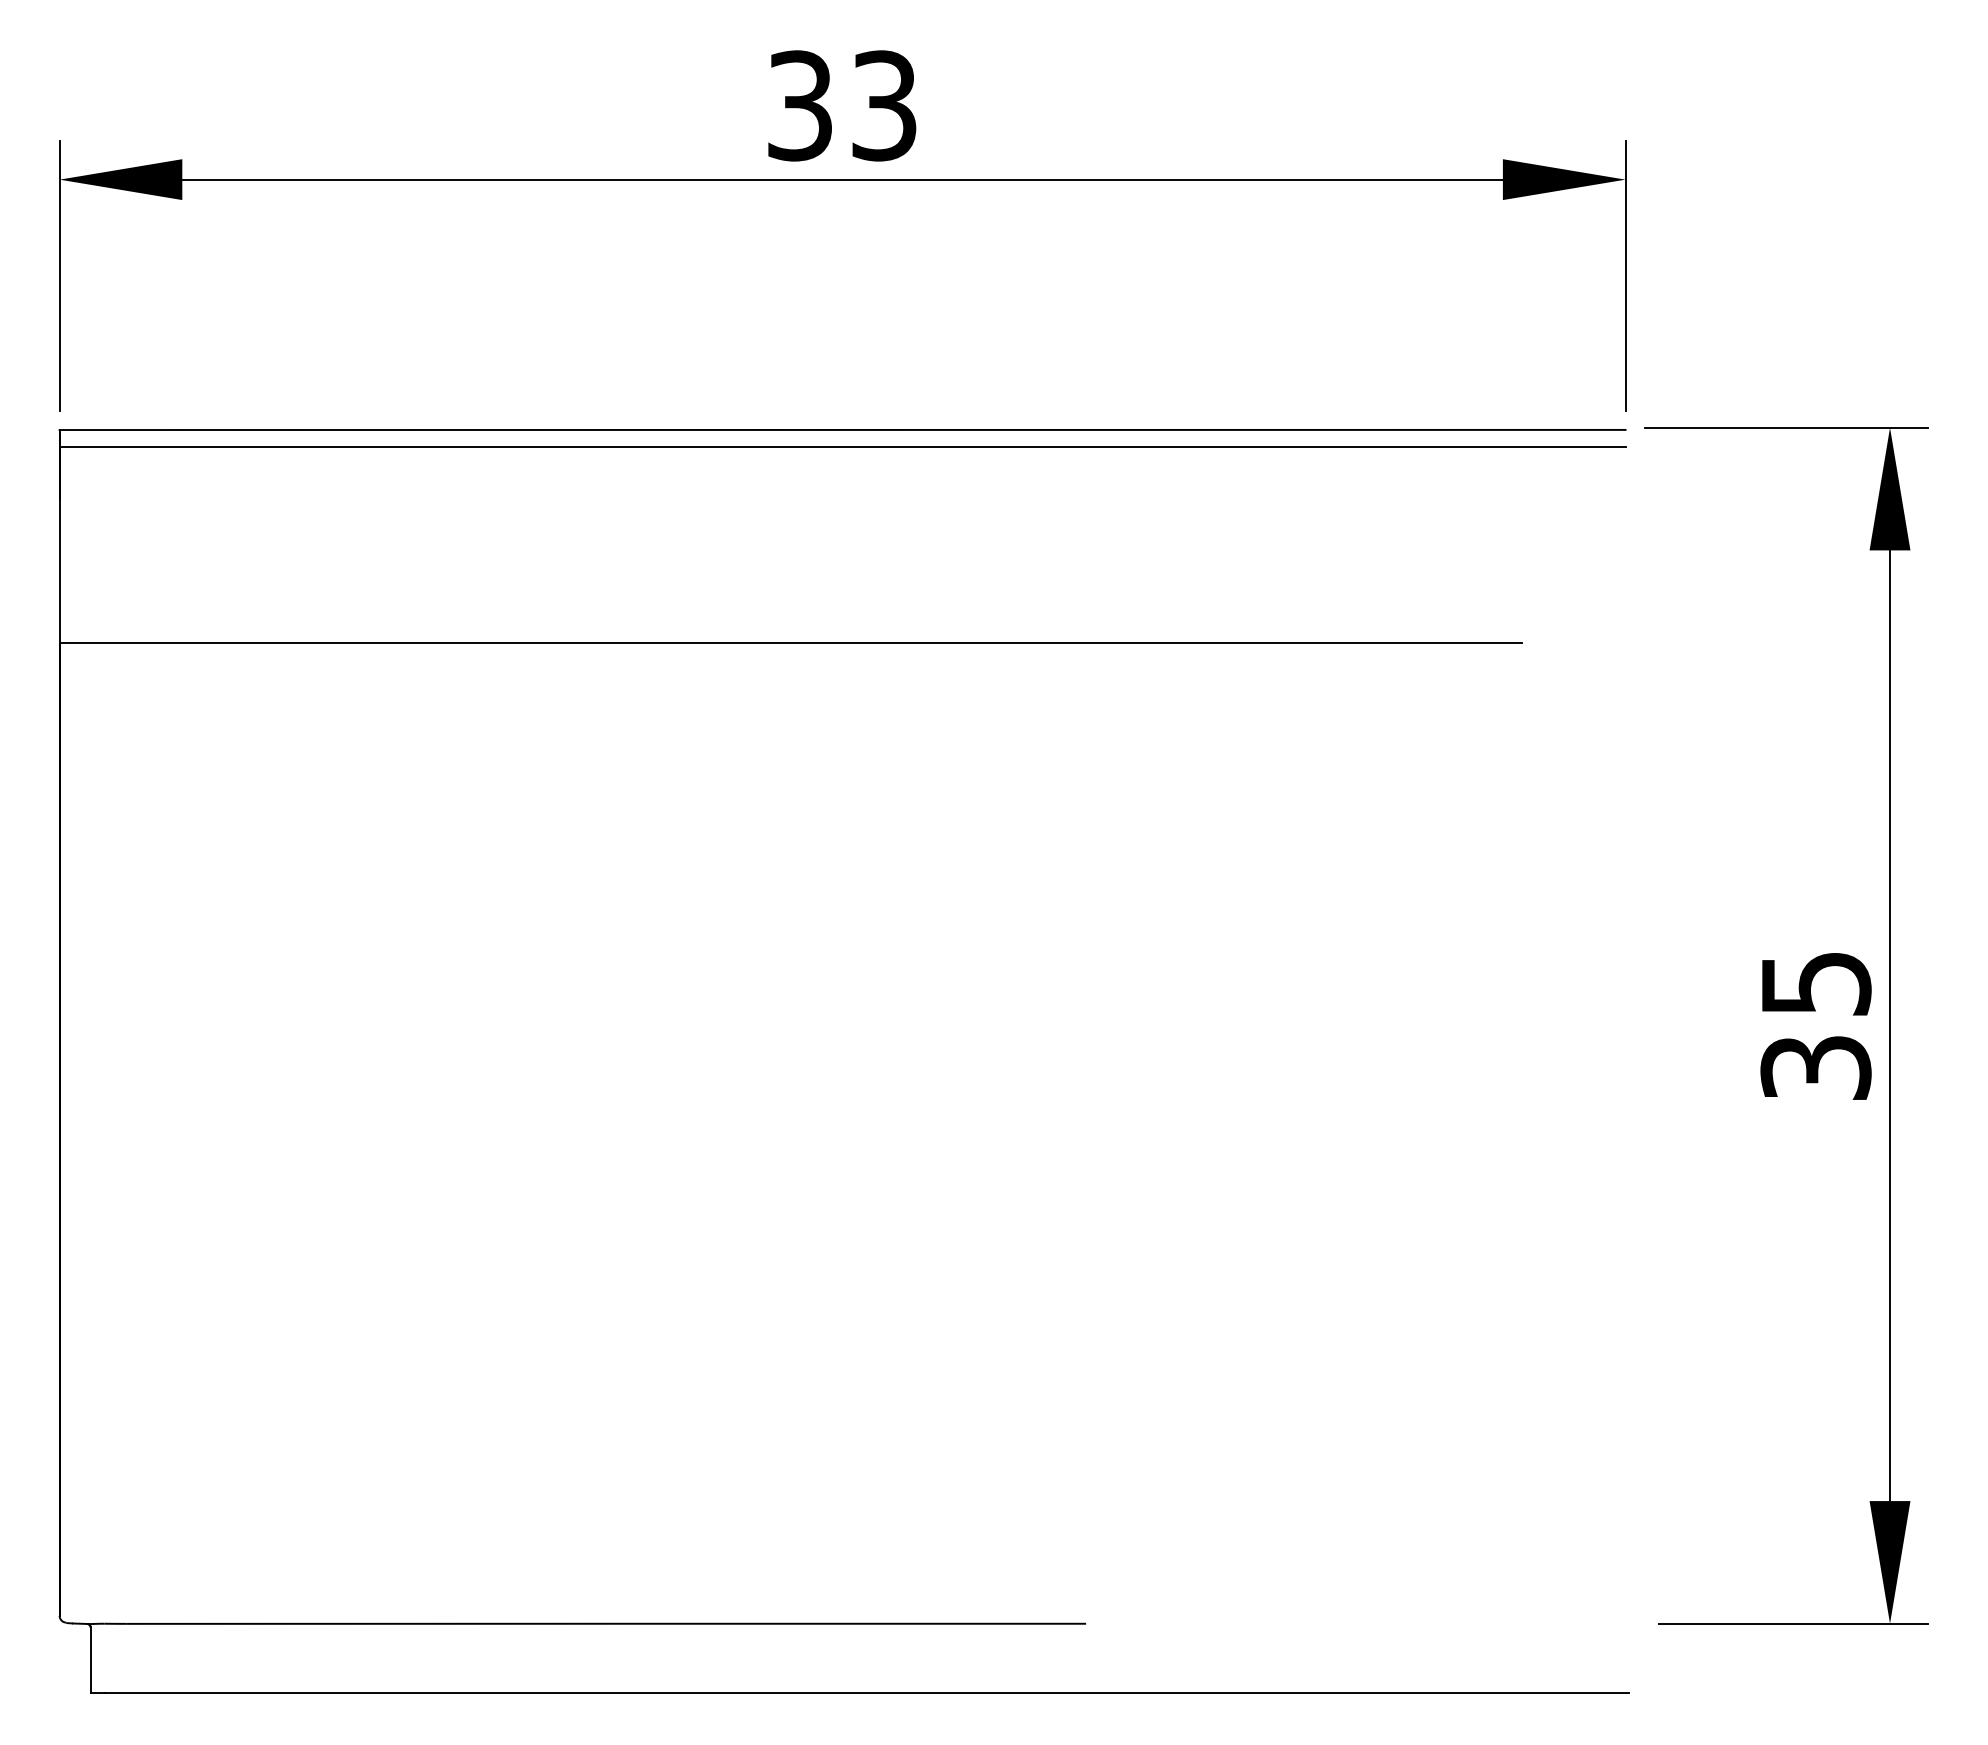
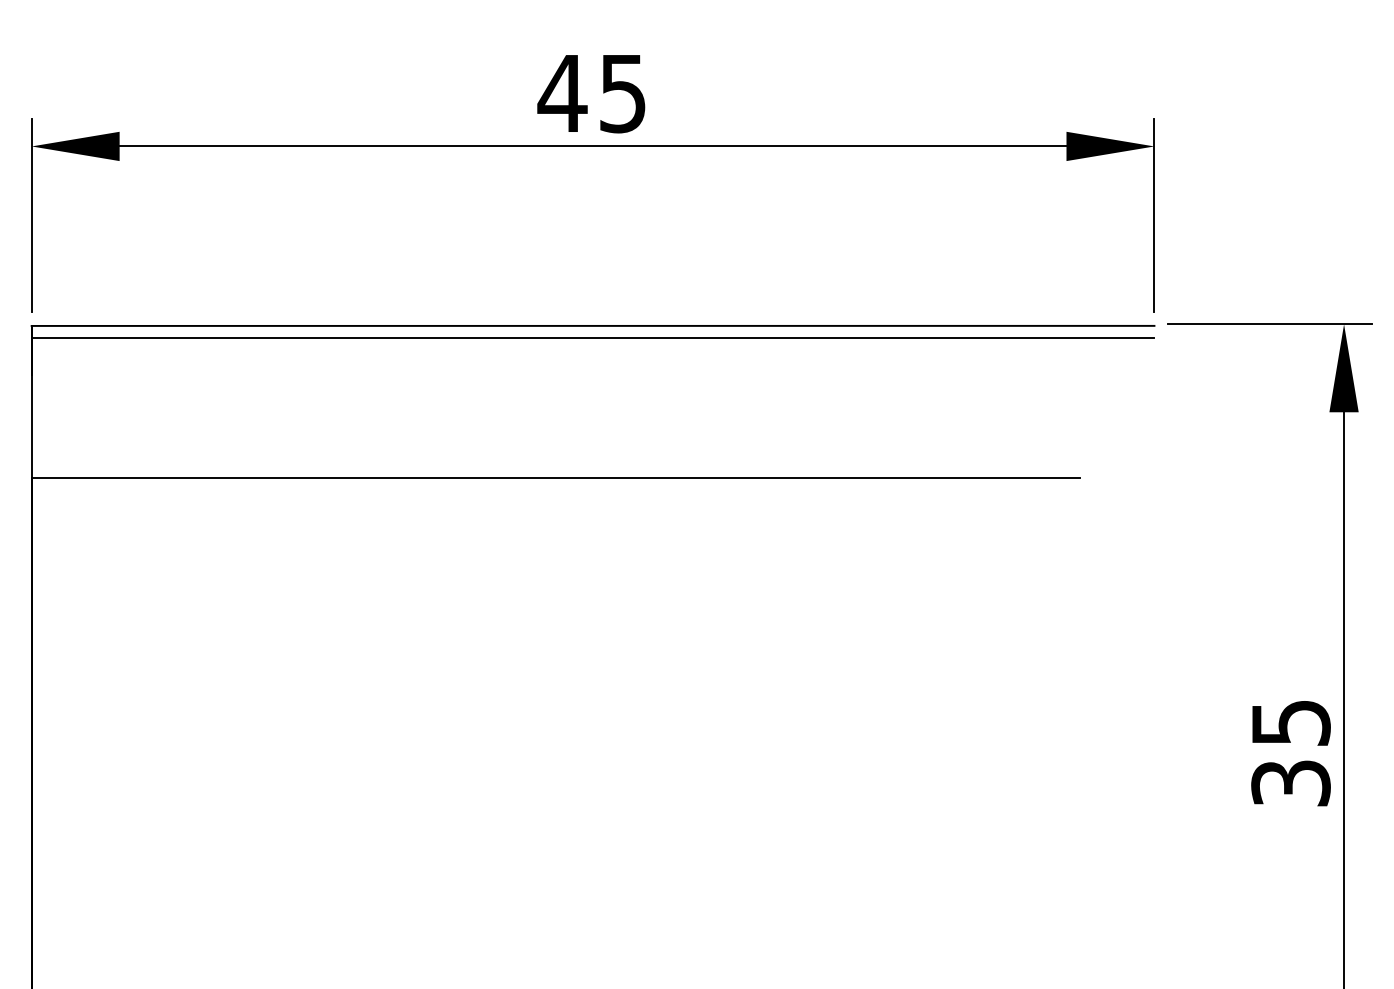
text: (840, 105) -> (591, 93), 33 -> 45

